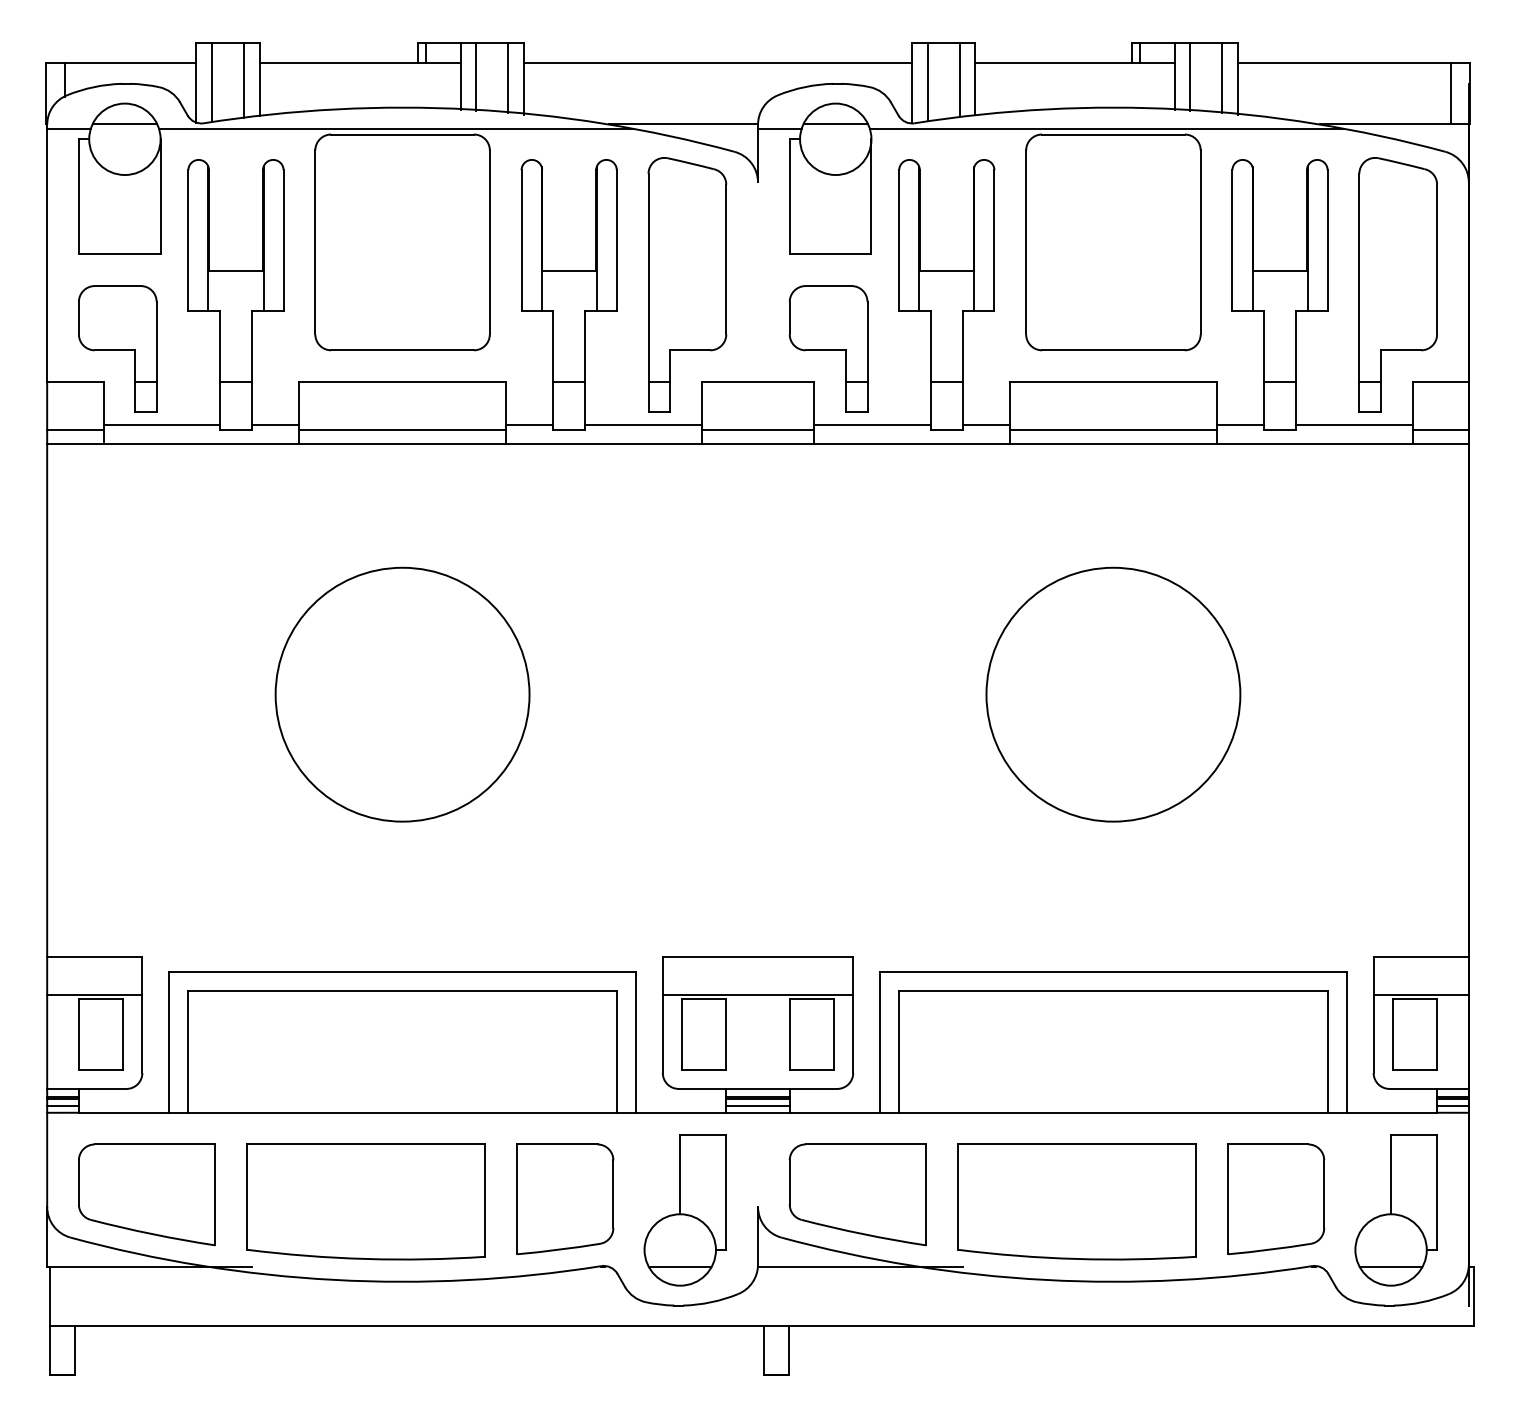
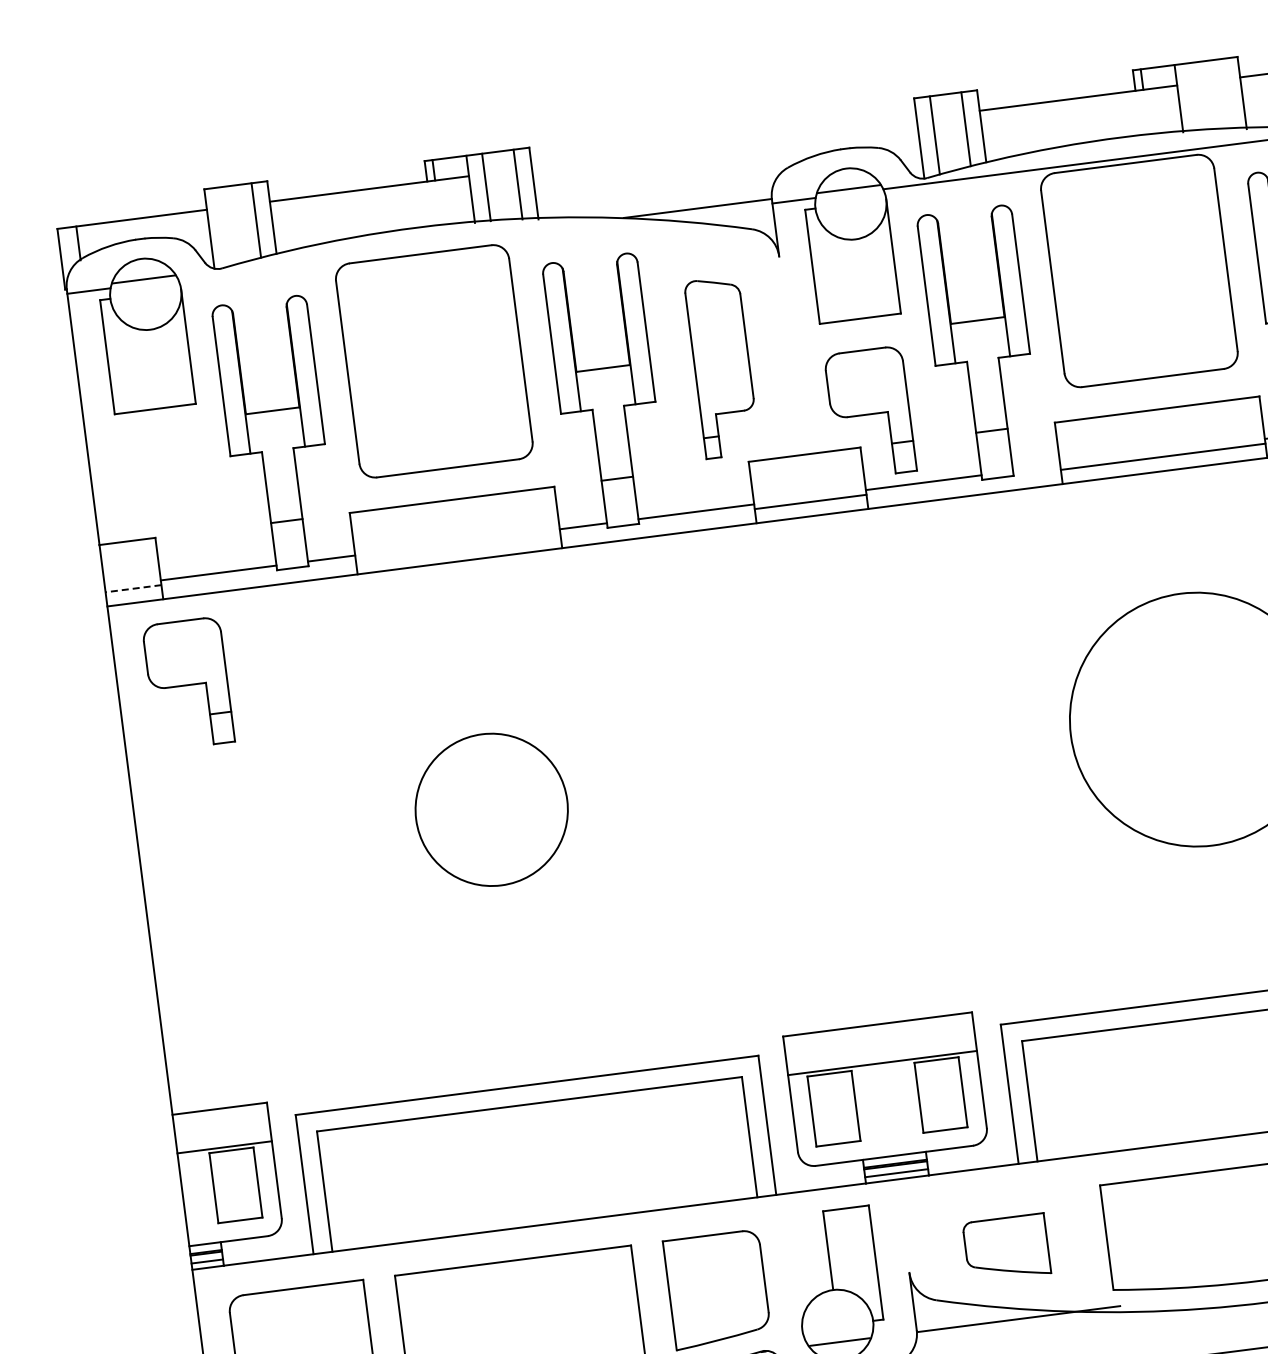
line: (717, 63) -> (723, 143), removed
line: (1190, 76) -> (1194, 96), removed
line: (1222, 77) -> (1226, 93), removed
line: (212, 82) -> (225, 226), removed
line: (396, 128) -> (413, 249), removed
part: (687, 284) -> (722, 366), size x0.7
part: (117, 348) -> (188, 683), moved
line: (986, 424) -> (1036, 467), removed
line: (74, 429) -> (132, 588), solid -> dashed
line: (402, 429) -> (458, 546), removed
circle: (402, 694) -> (491, 809), size x0.6
part: (857, 1194) -> (1006, 1247), size x0.6

